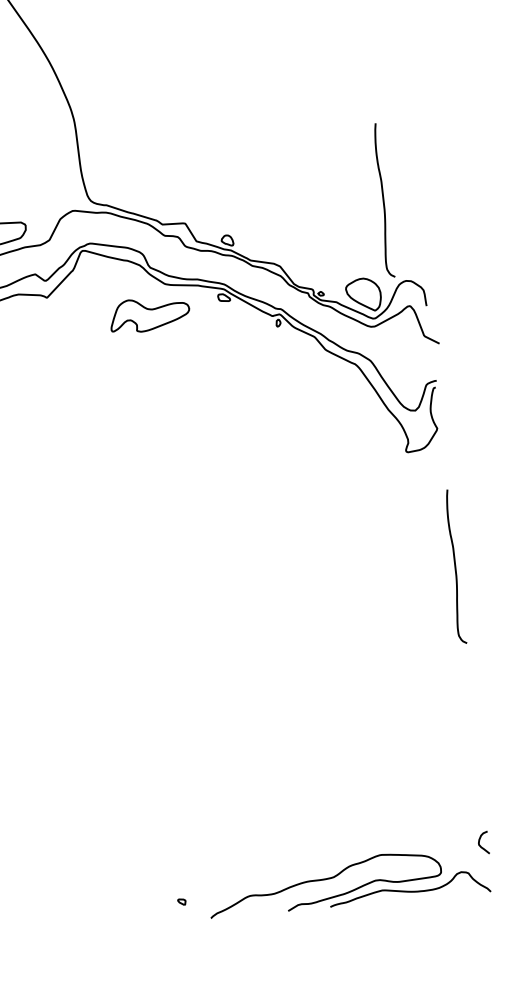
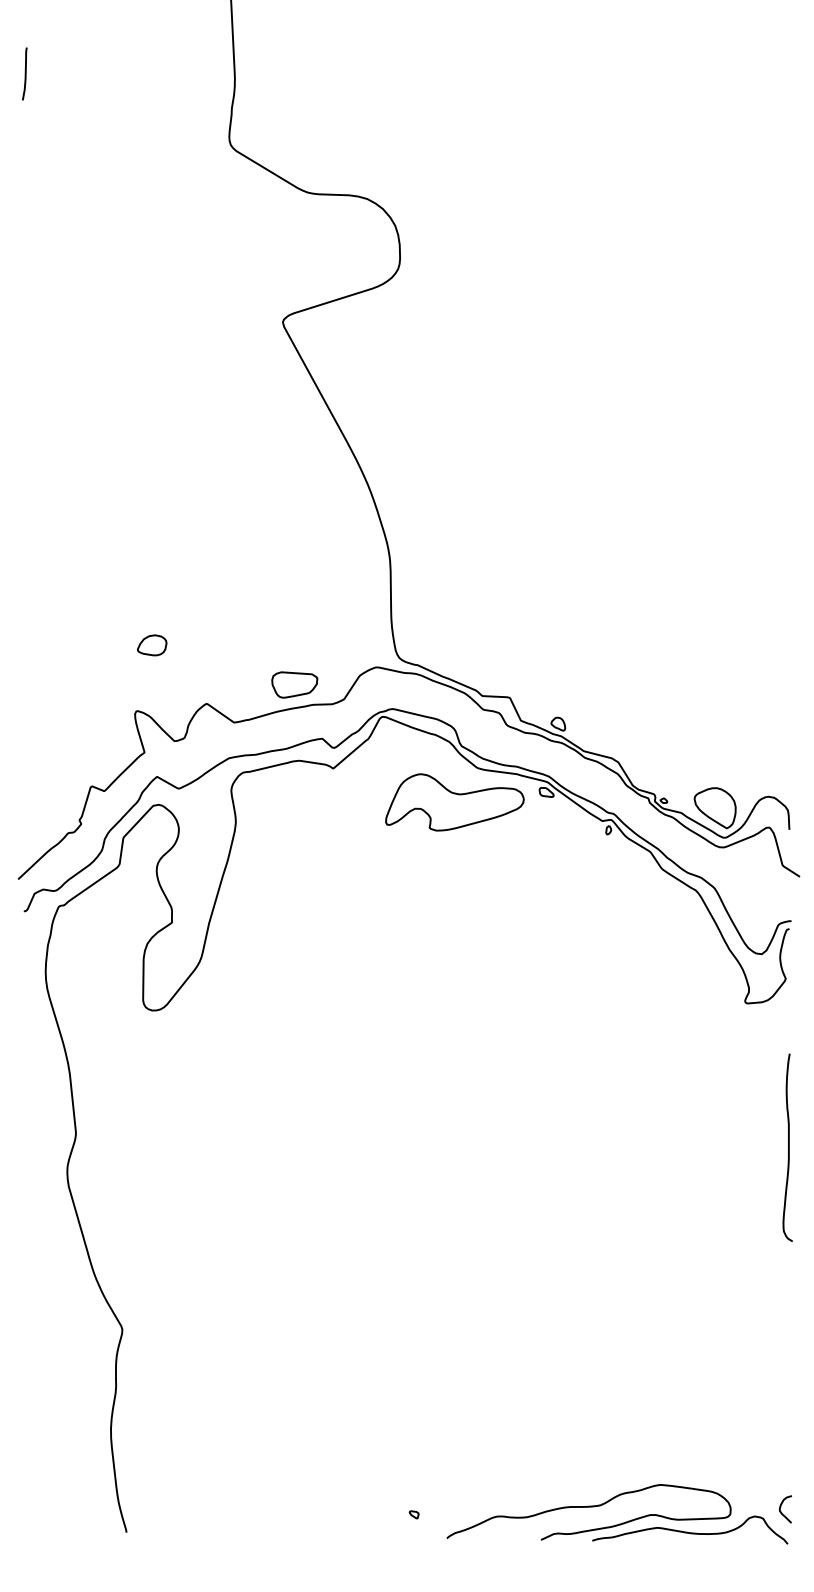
curve: (383, 200) -> (751, 696), removed
part: (149, 314) -> (454, 802), size x1.43
curve: (480, 841) -> (781, 1507), moved

